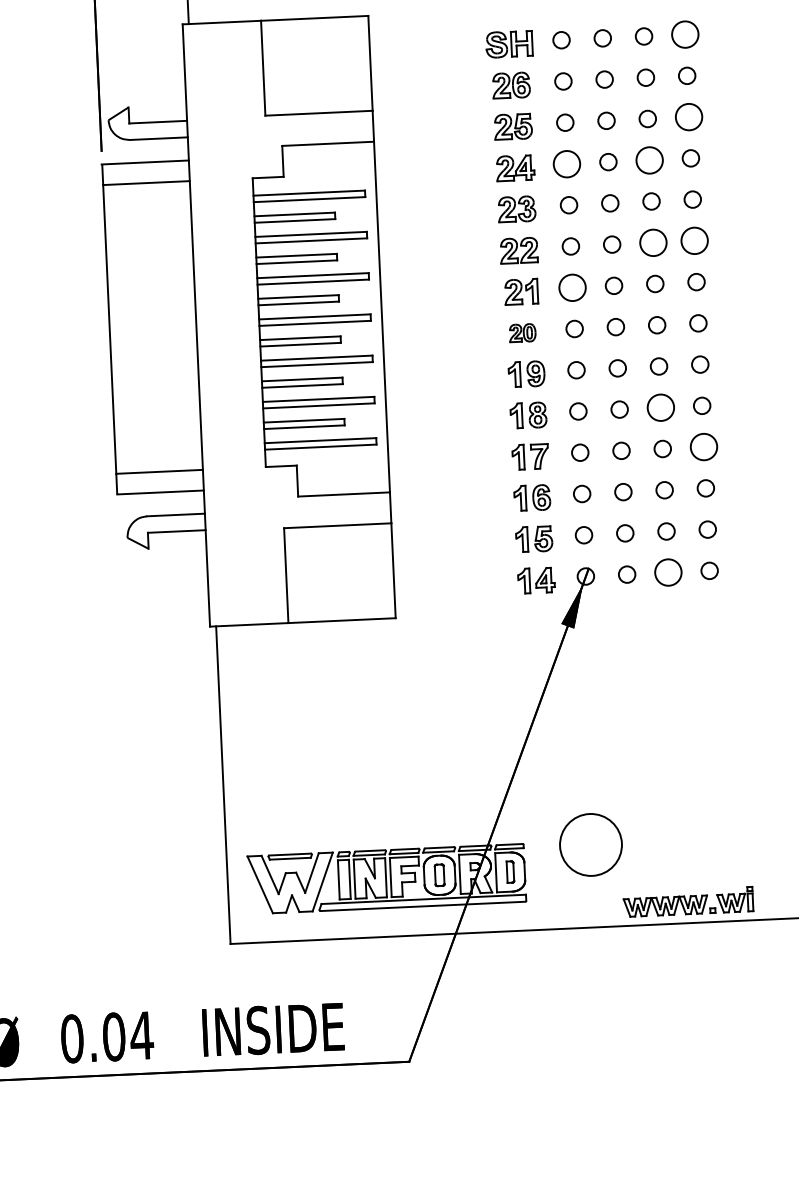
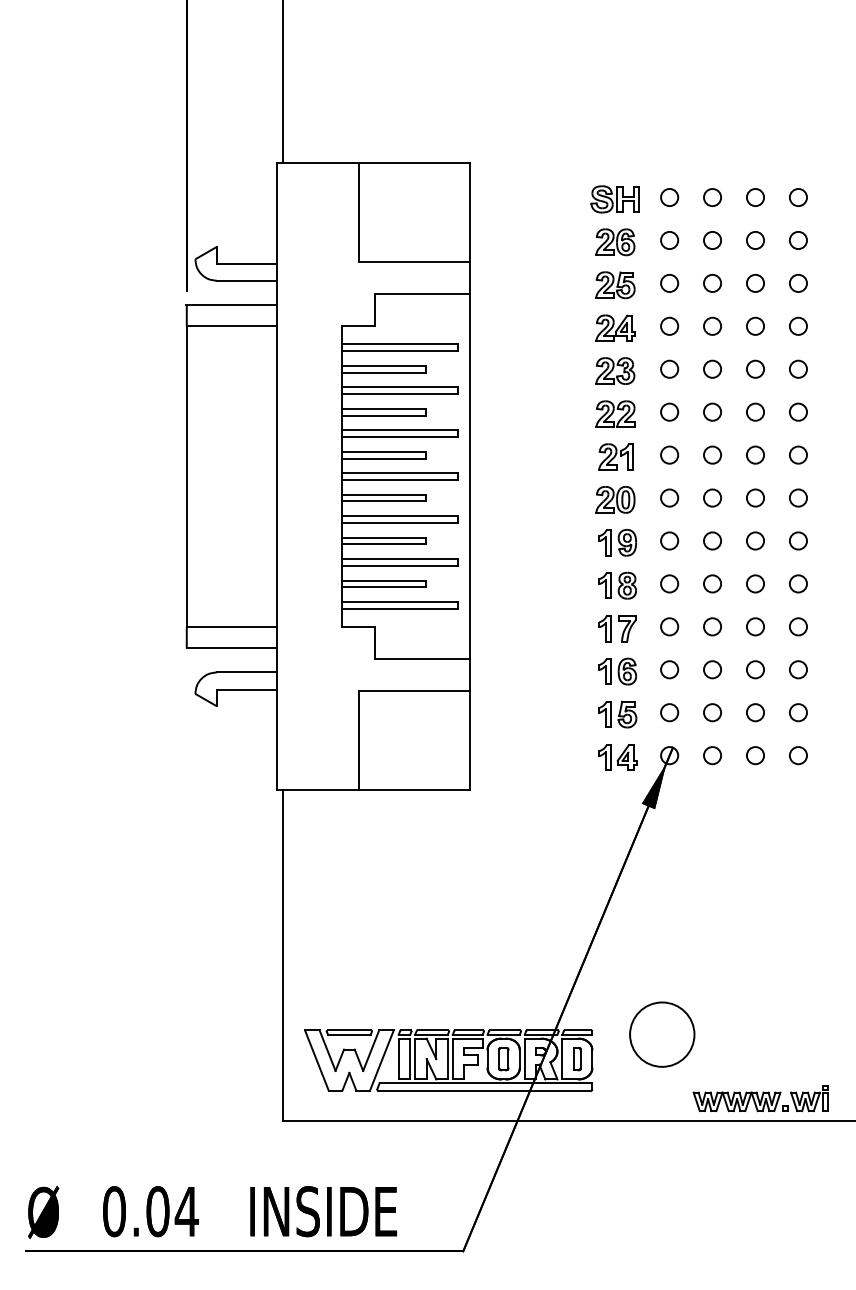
circle: (685, 34) -> (798, 197), size x0.62
circle: (689, 117) -> (798, 283), size x0.62
circle: (649, 159) -> (755, 325), size x0.62
circle: (566, 163) -> (669, 325), size x0.62
circle: (694, 240) -> (798, 411), size x0.62
circle: (653, 242) -> (755, 411), size x0.62
circle: (572, 287) -> (669, 454), size x0.62
part: (522, 332) -> (615, 499), size x1.43
circle: (660, 407) -> (755, 583), size x0.62
circle: (704, 446) -> (798, 626), size x0.62
circle: (668, 572) -> (755, 755), size x0.62

